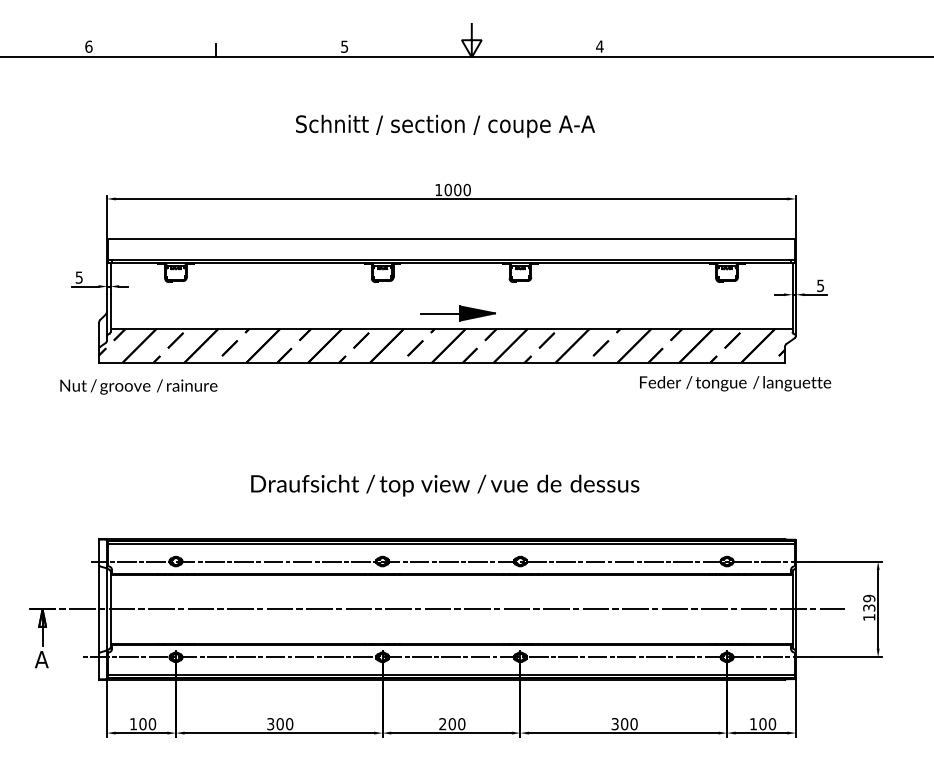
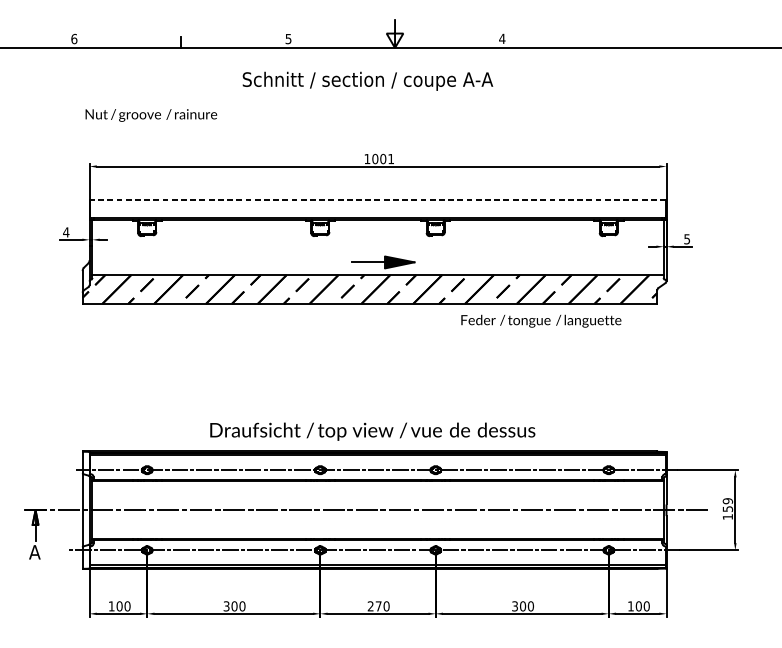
text: (445, 125) -> (367, 80), moved
text: (466, 189) -> (390, 158), 1000 -> 1001
line: (451, 238) -> (378, 199), solid -> dashed
text: (79, 277) -> (66, 232), 5 -> 4
text: (735, 383) -> (541, 321), moved
text: (138, 386) -> (151, 115), moved
text: (445, 485) -> (372, 431), moved
text: (868, 607) -> (727, 508), 139 -> 159
text: (451, 724) -> (378, 606), 200 -> 270

